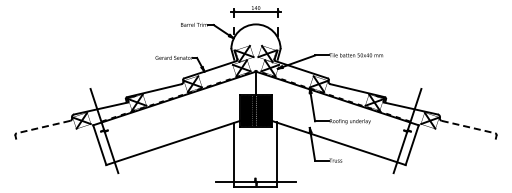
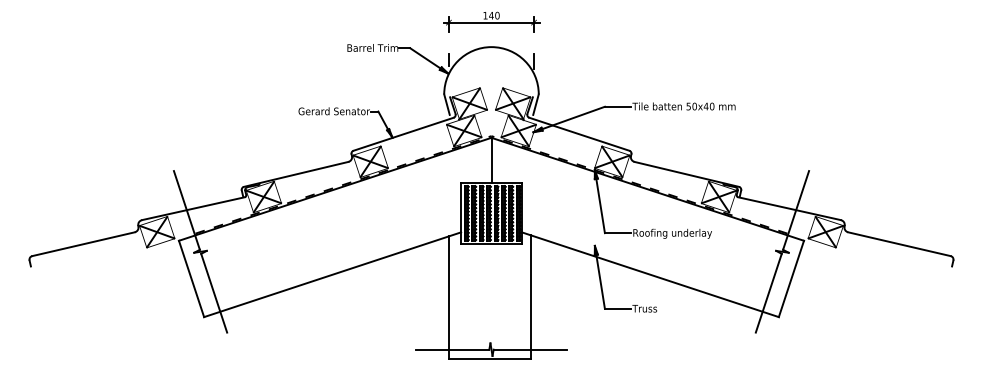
line: (43, 127) -> (83, 245), dashed -> solid
line: (468, 127) -> (899, 245), dashed -> solid

